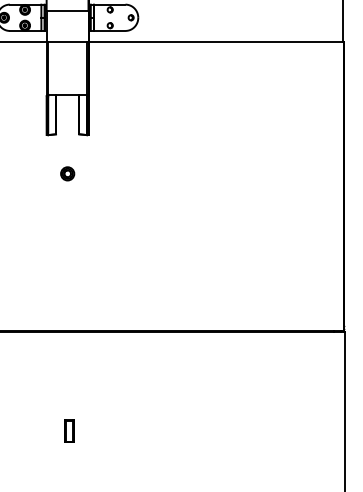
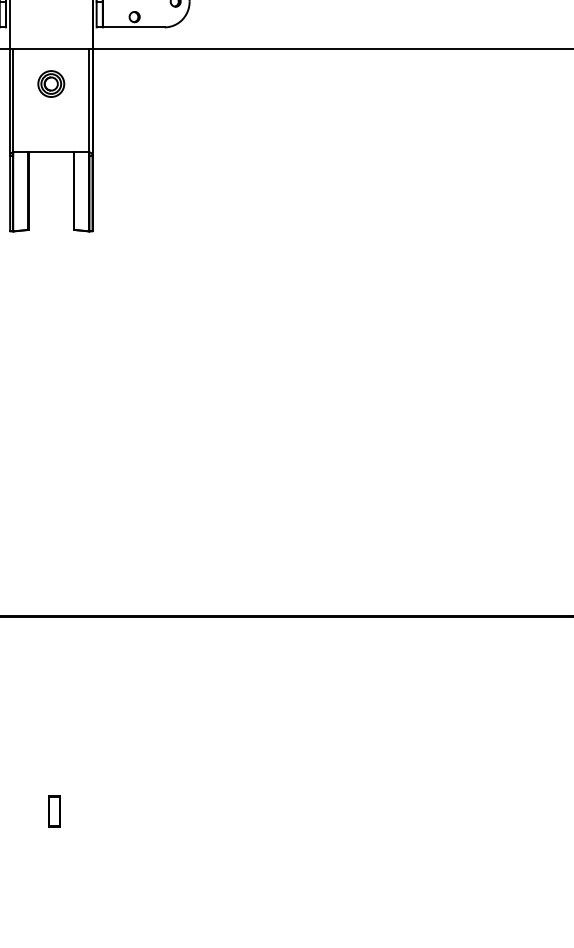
part: (67, 173) -> (50, 83), moved
part: (68, 430) -> (52, 810), size x0.71

